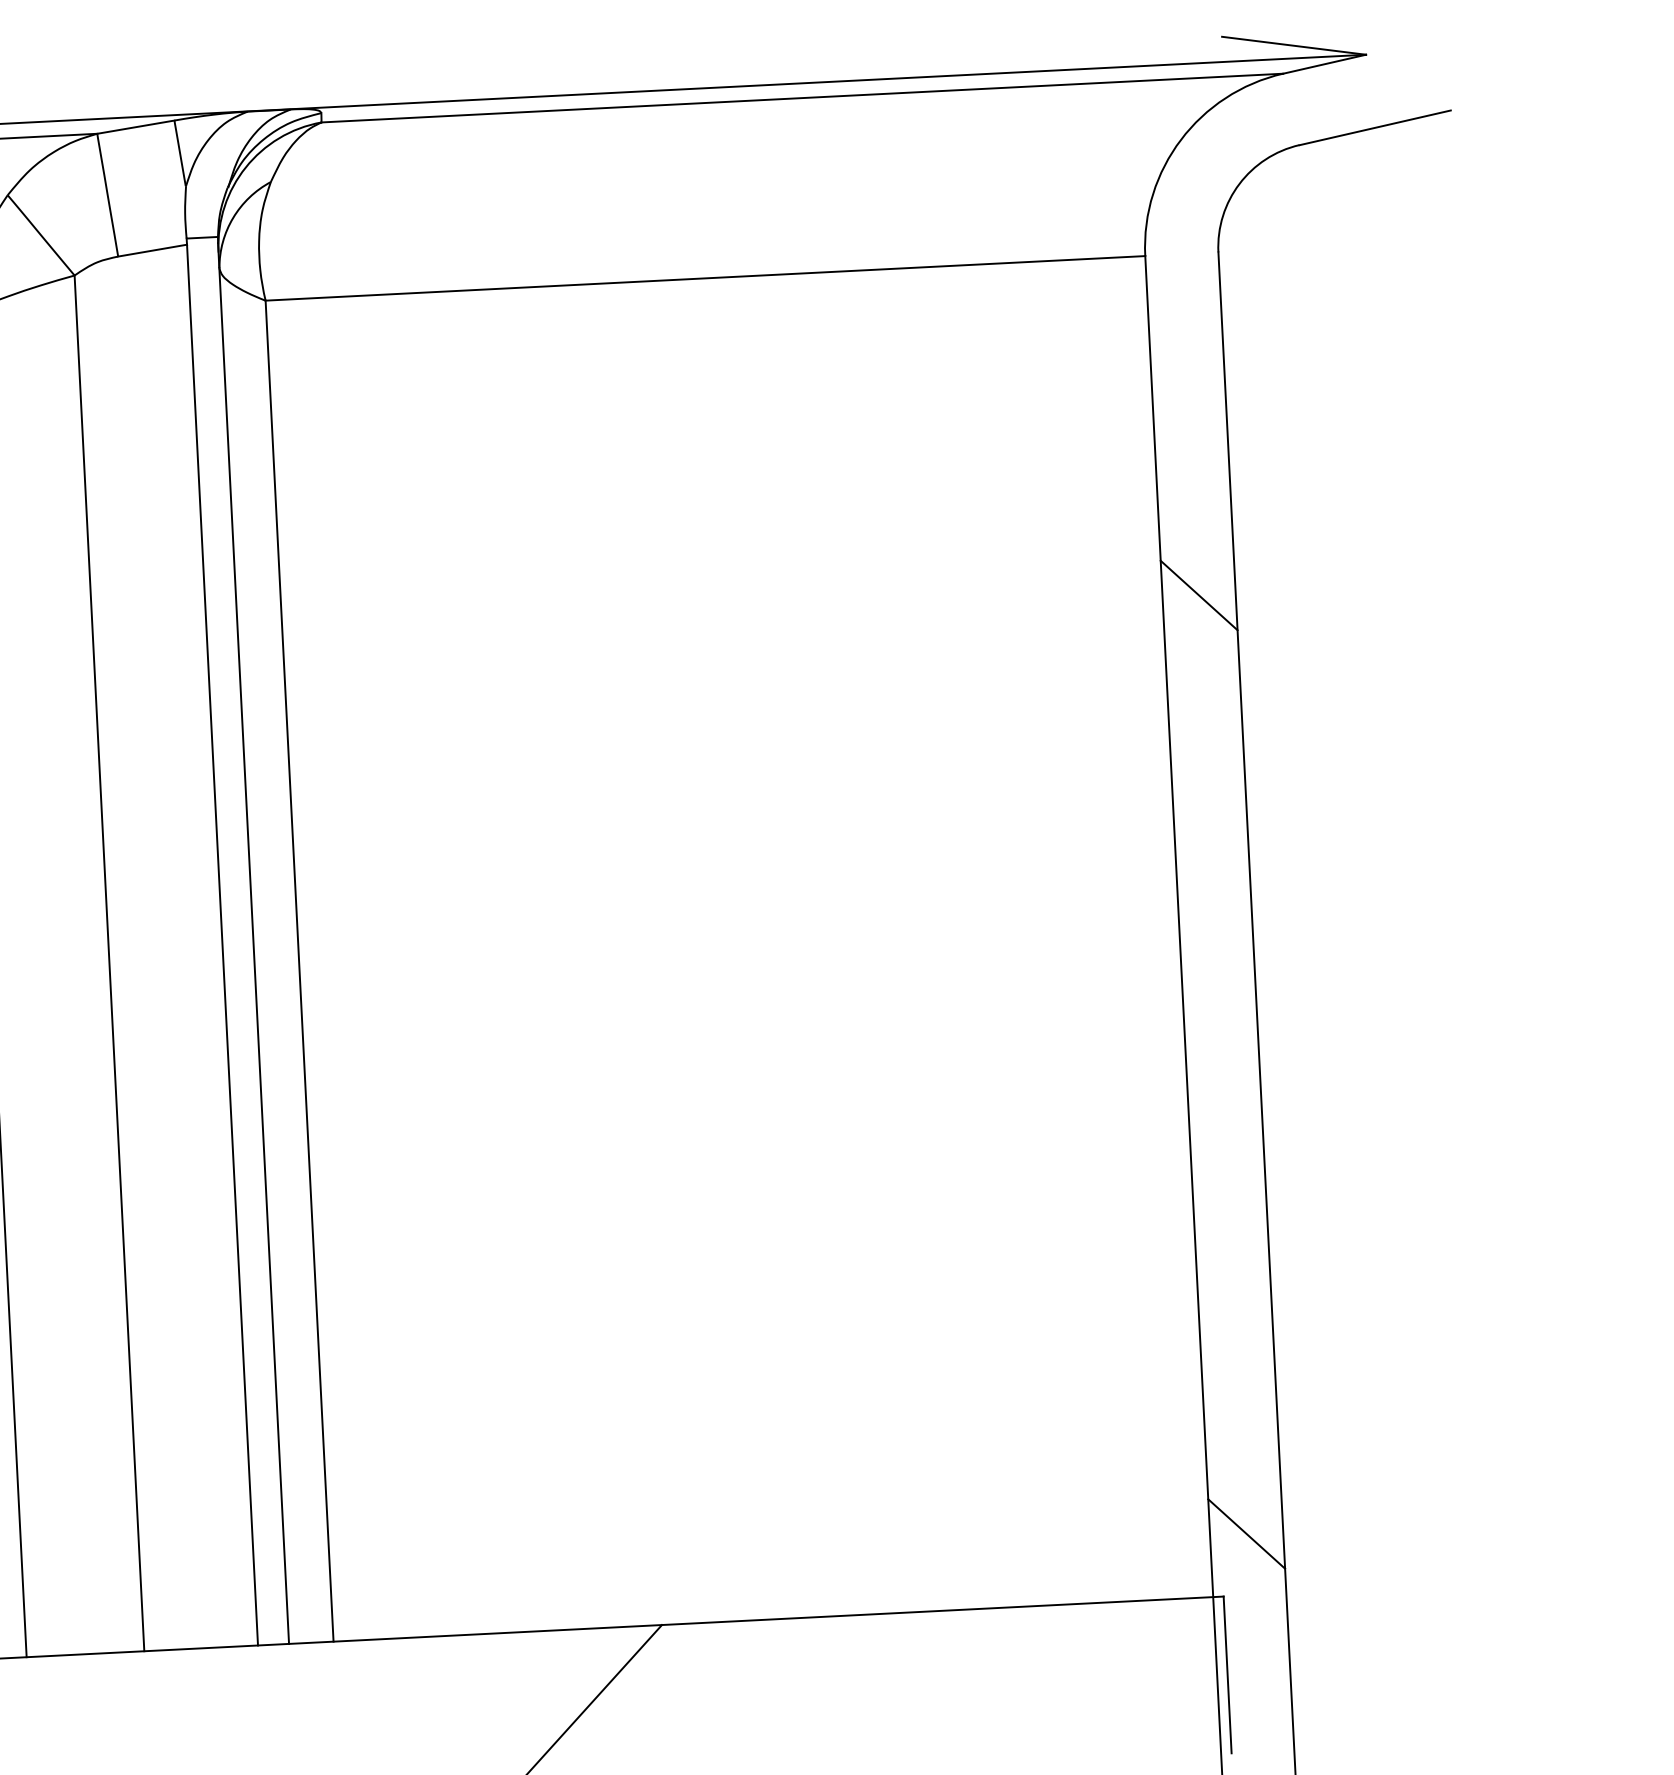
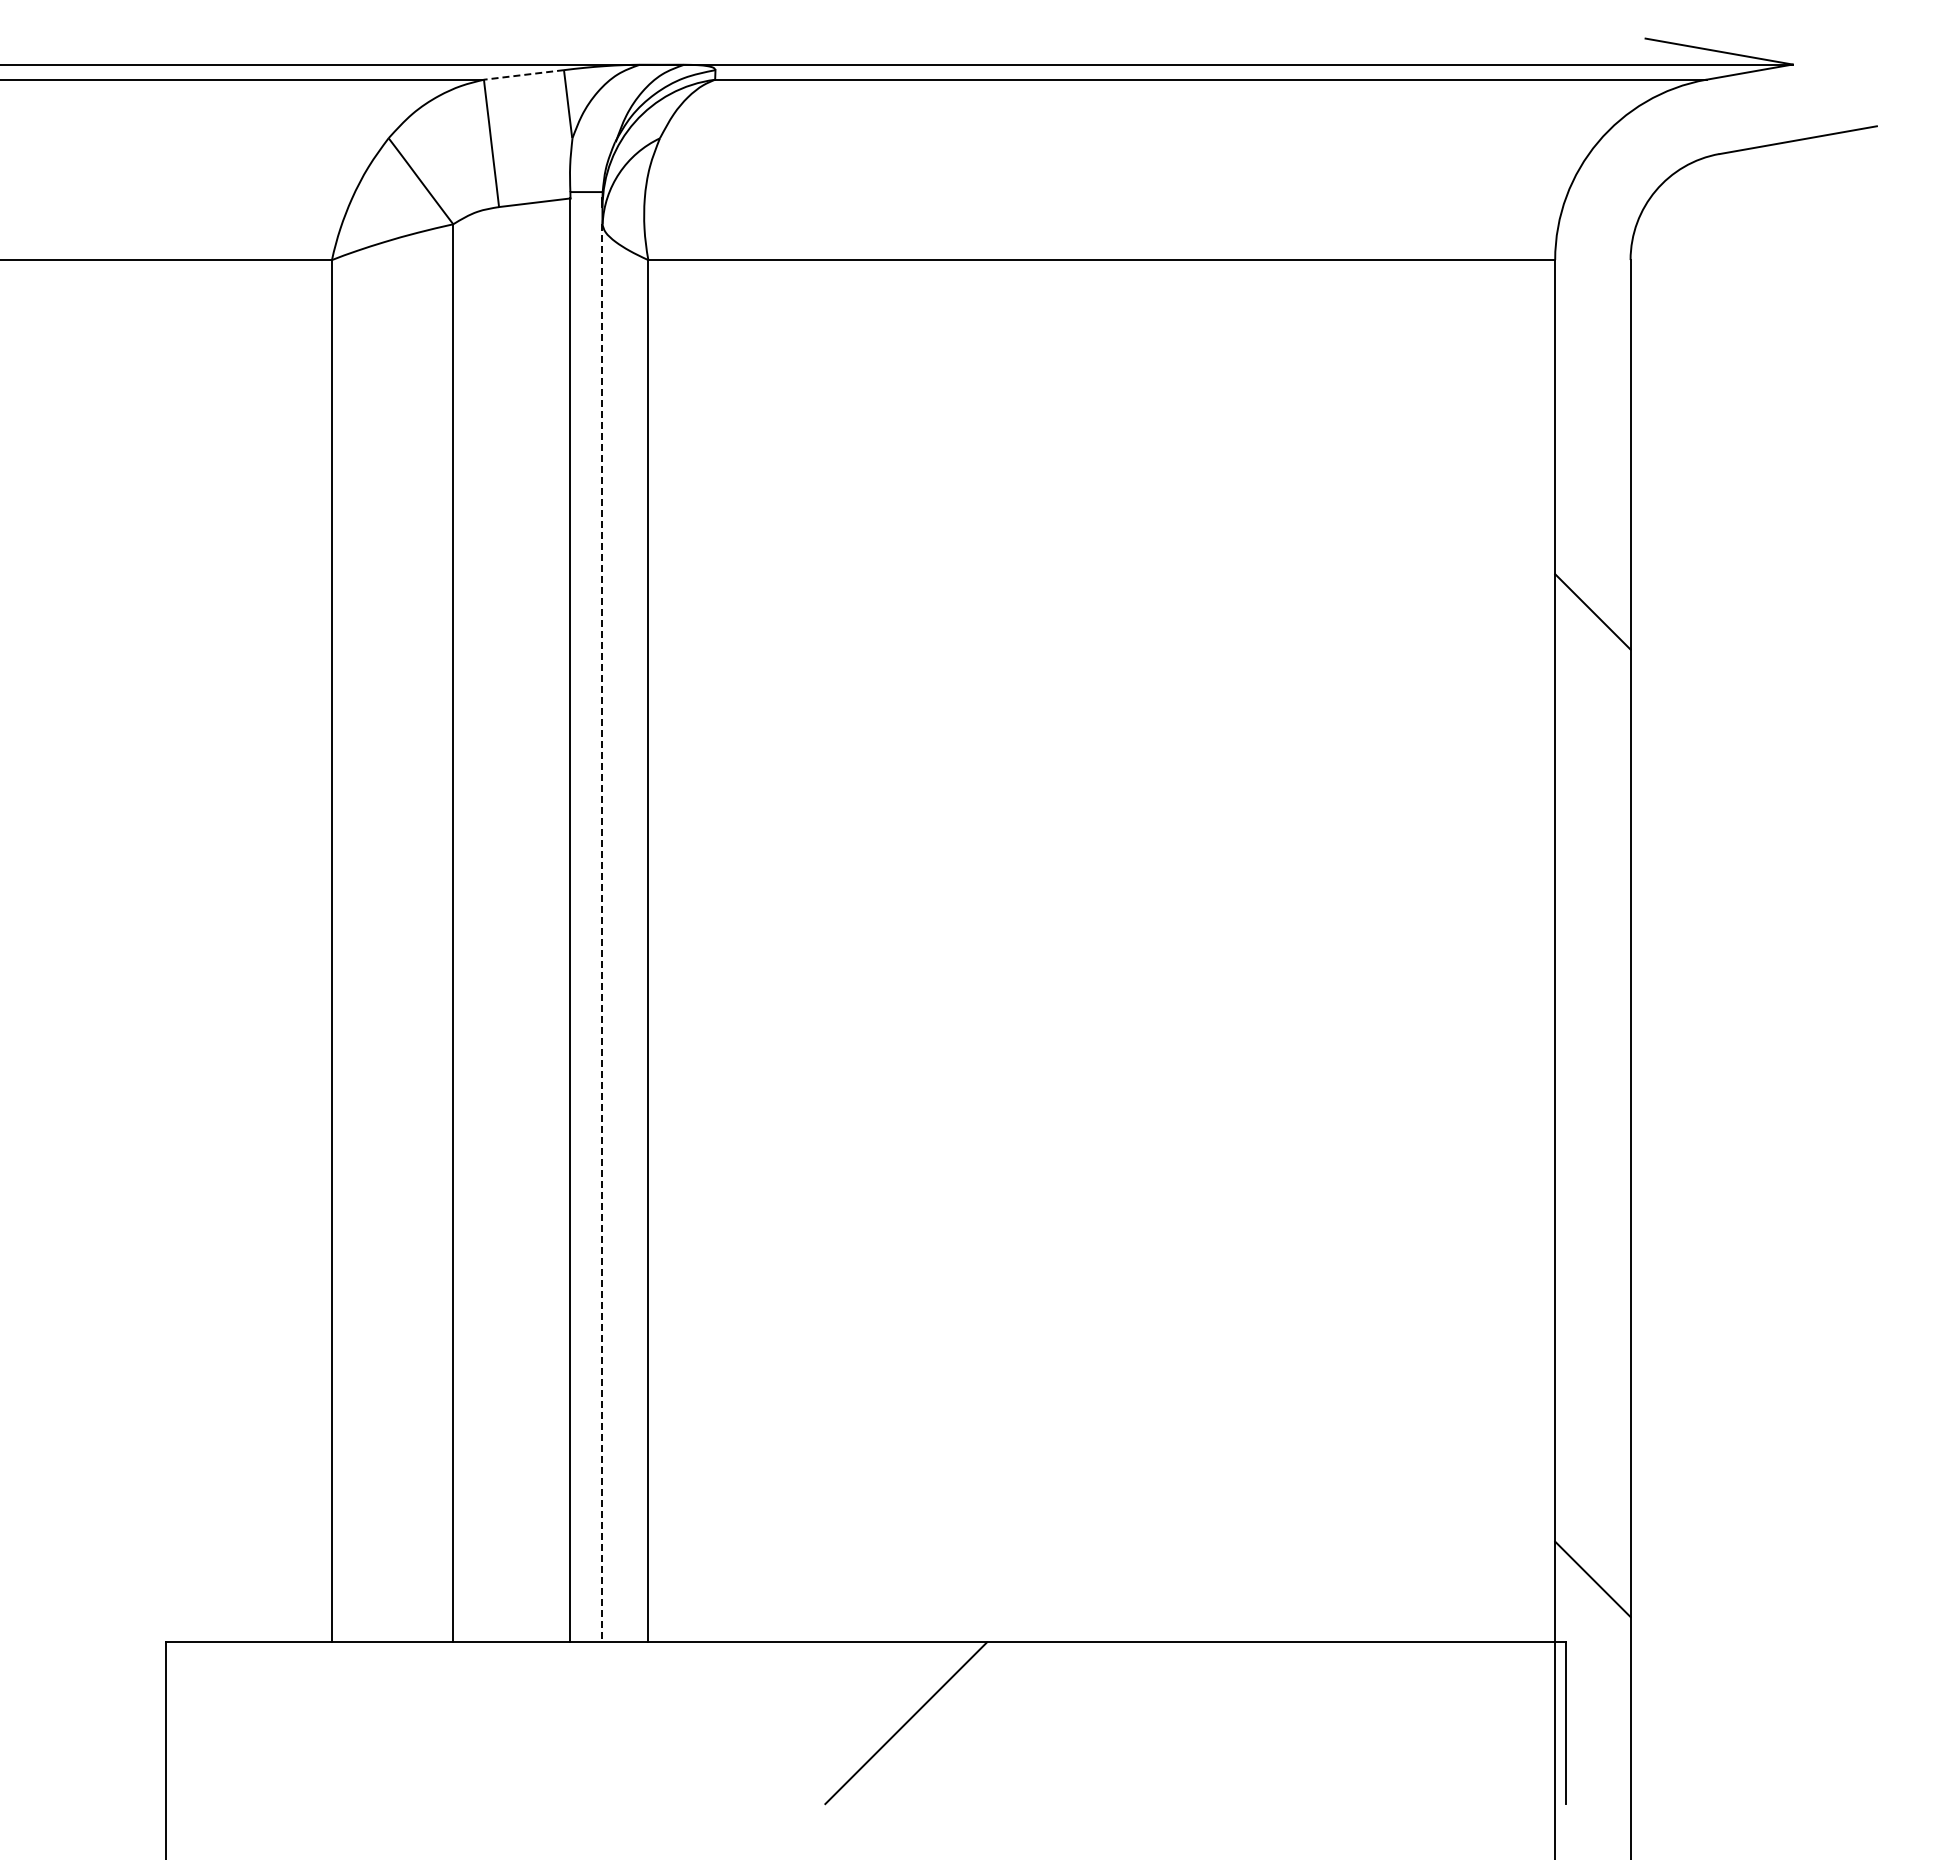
line: (135, 127) -> (523, 75), solid -> dashed
line: (254, 956) -> (602, 933), solid -> dashed

